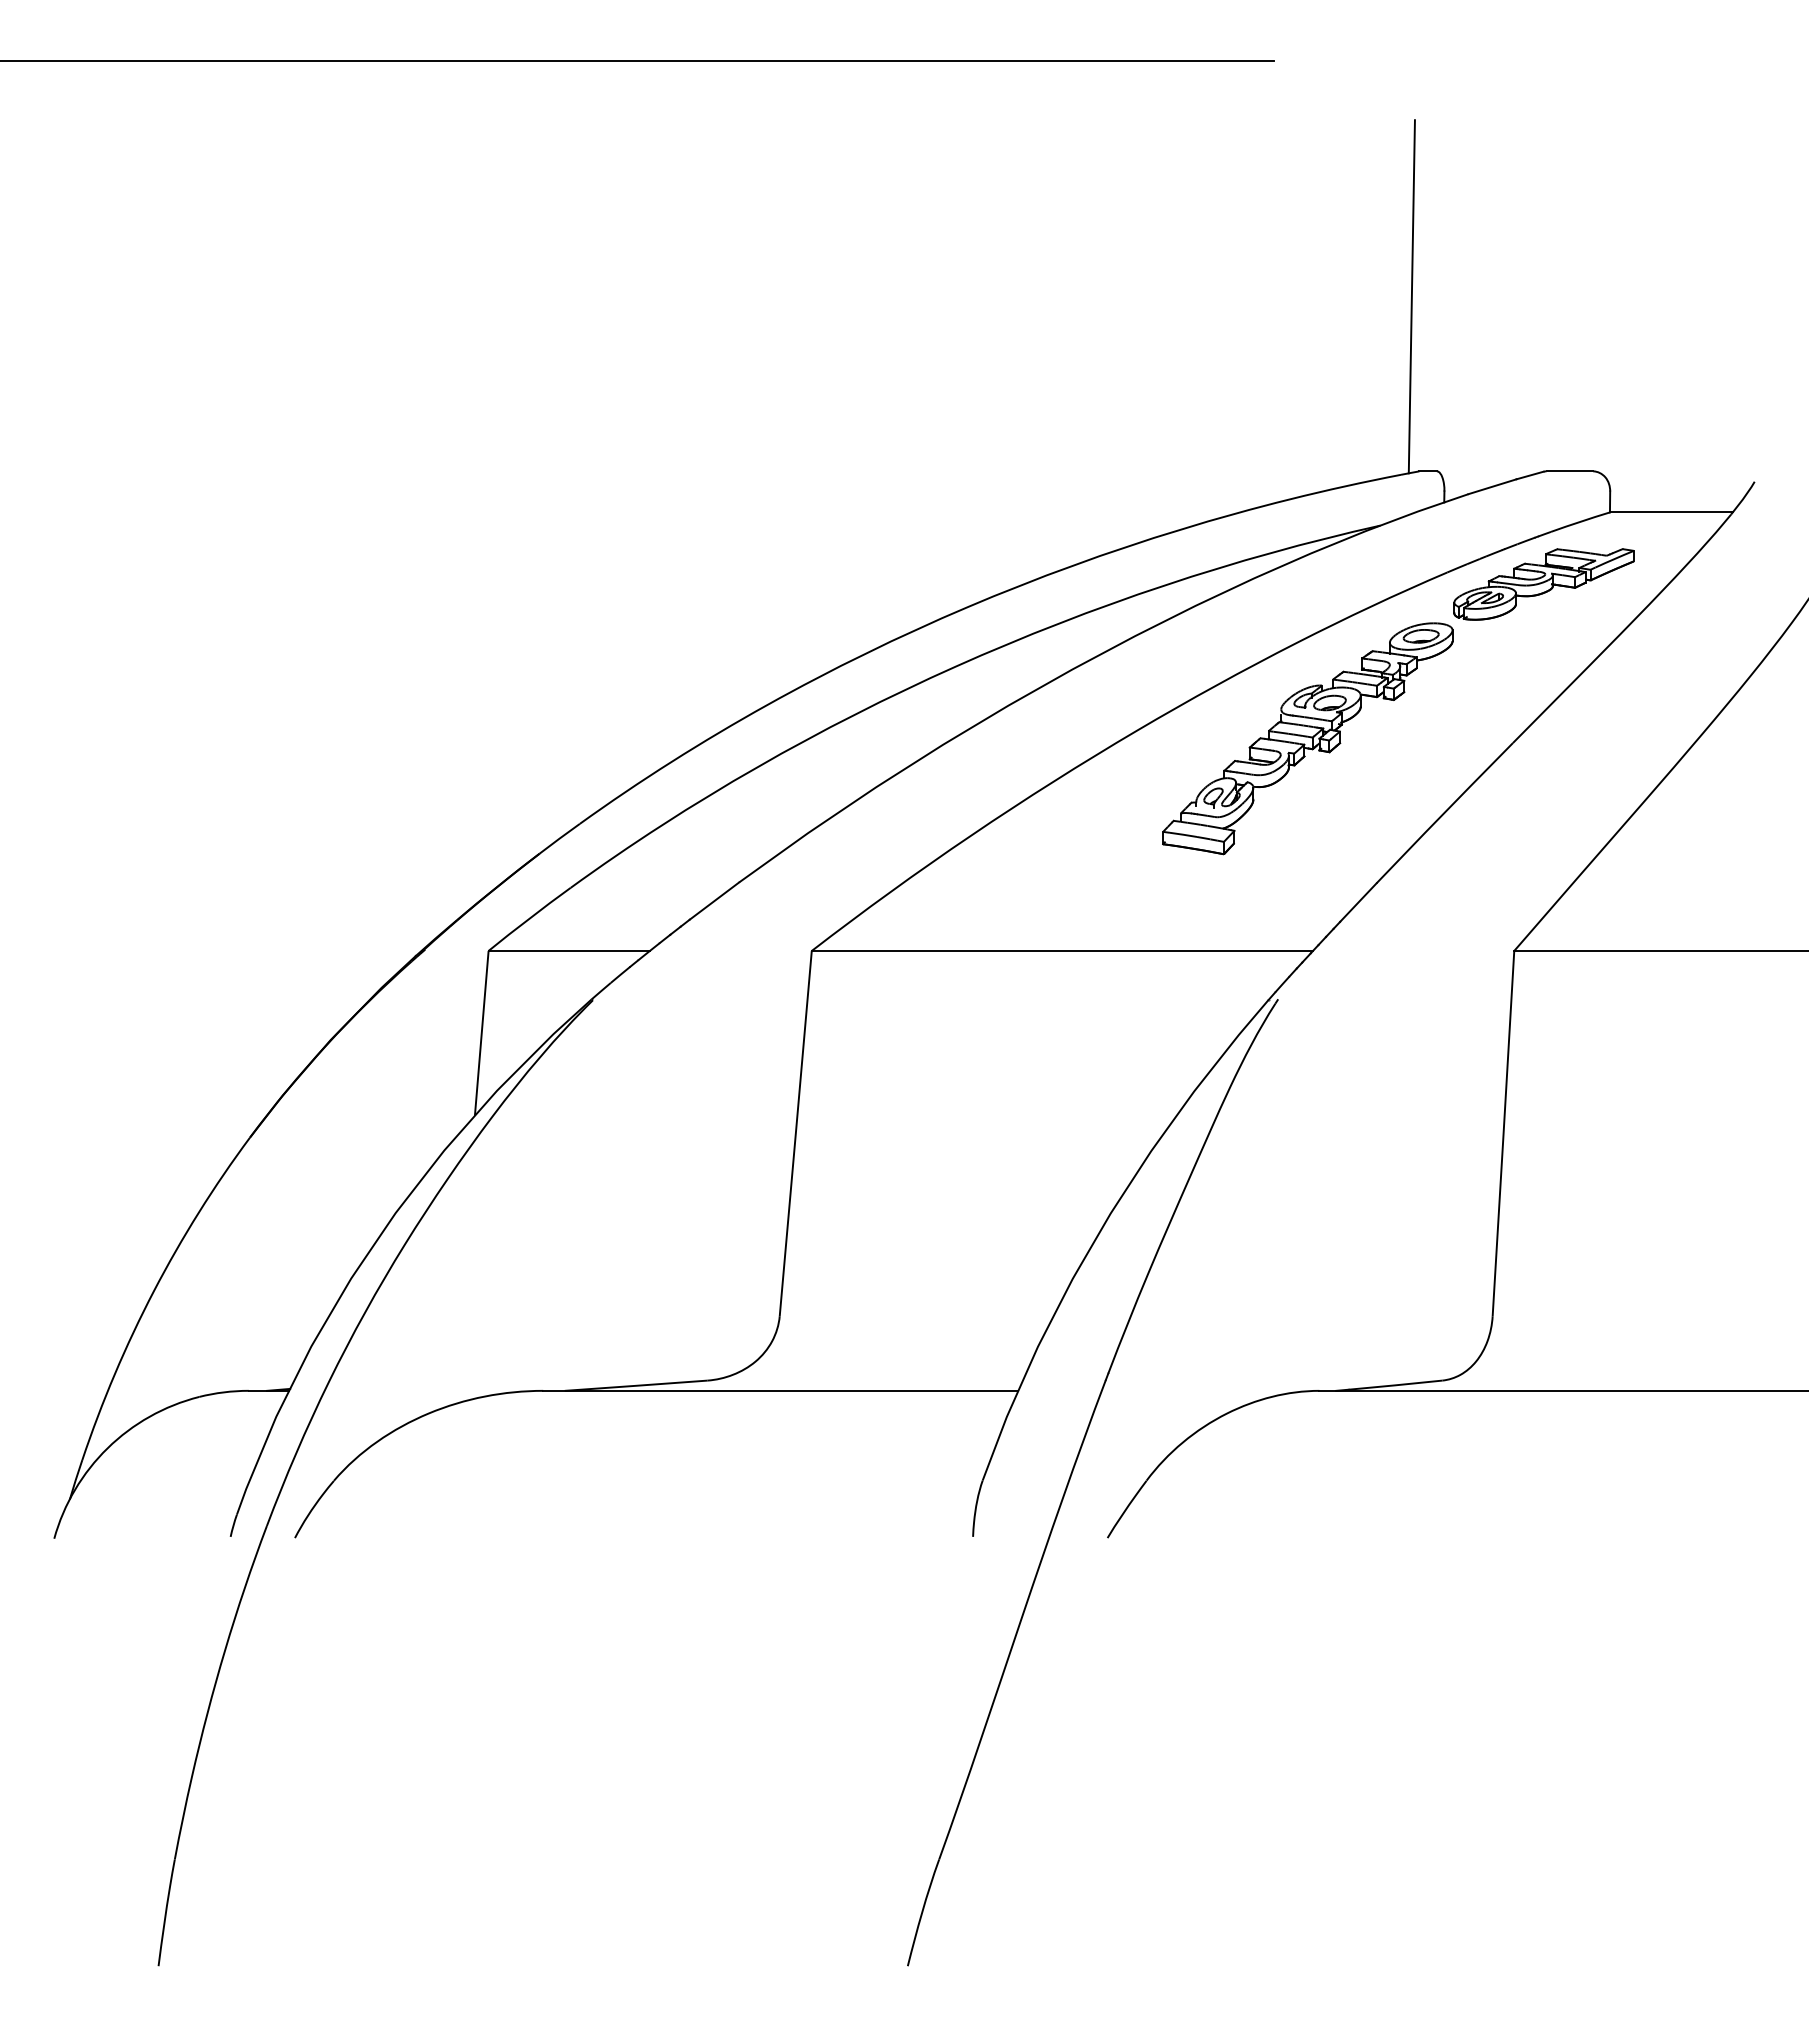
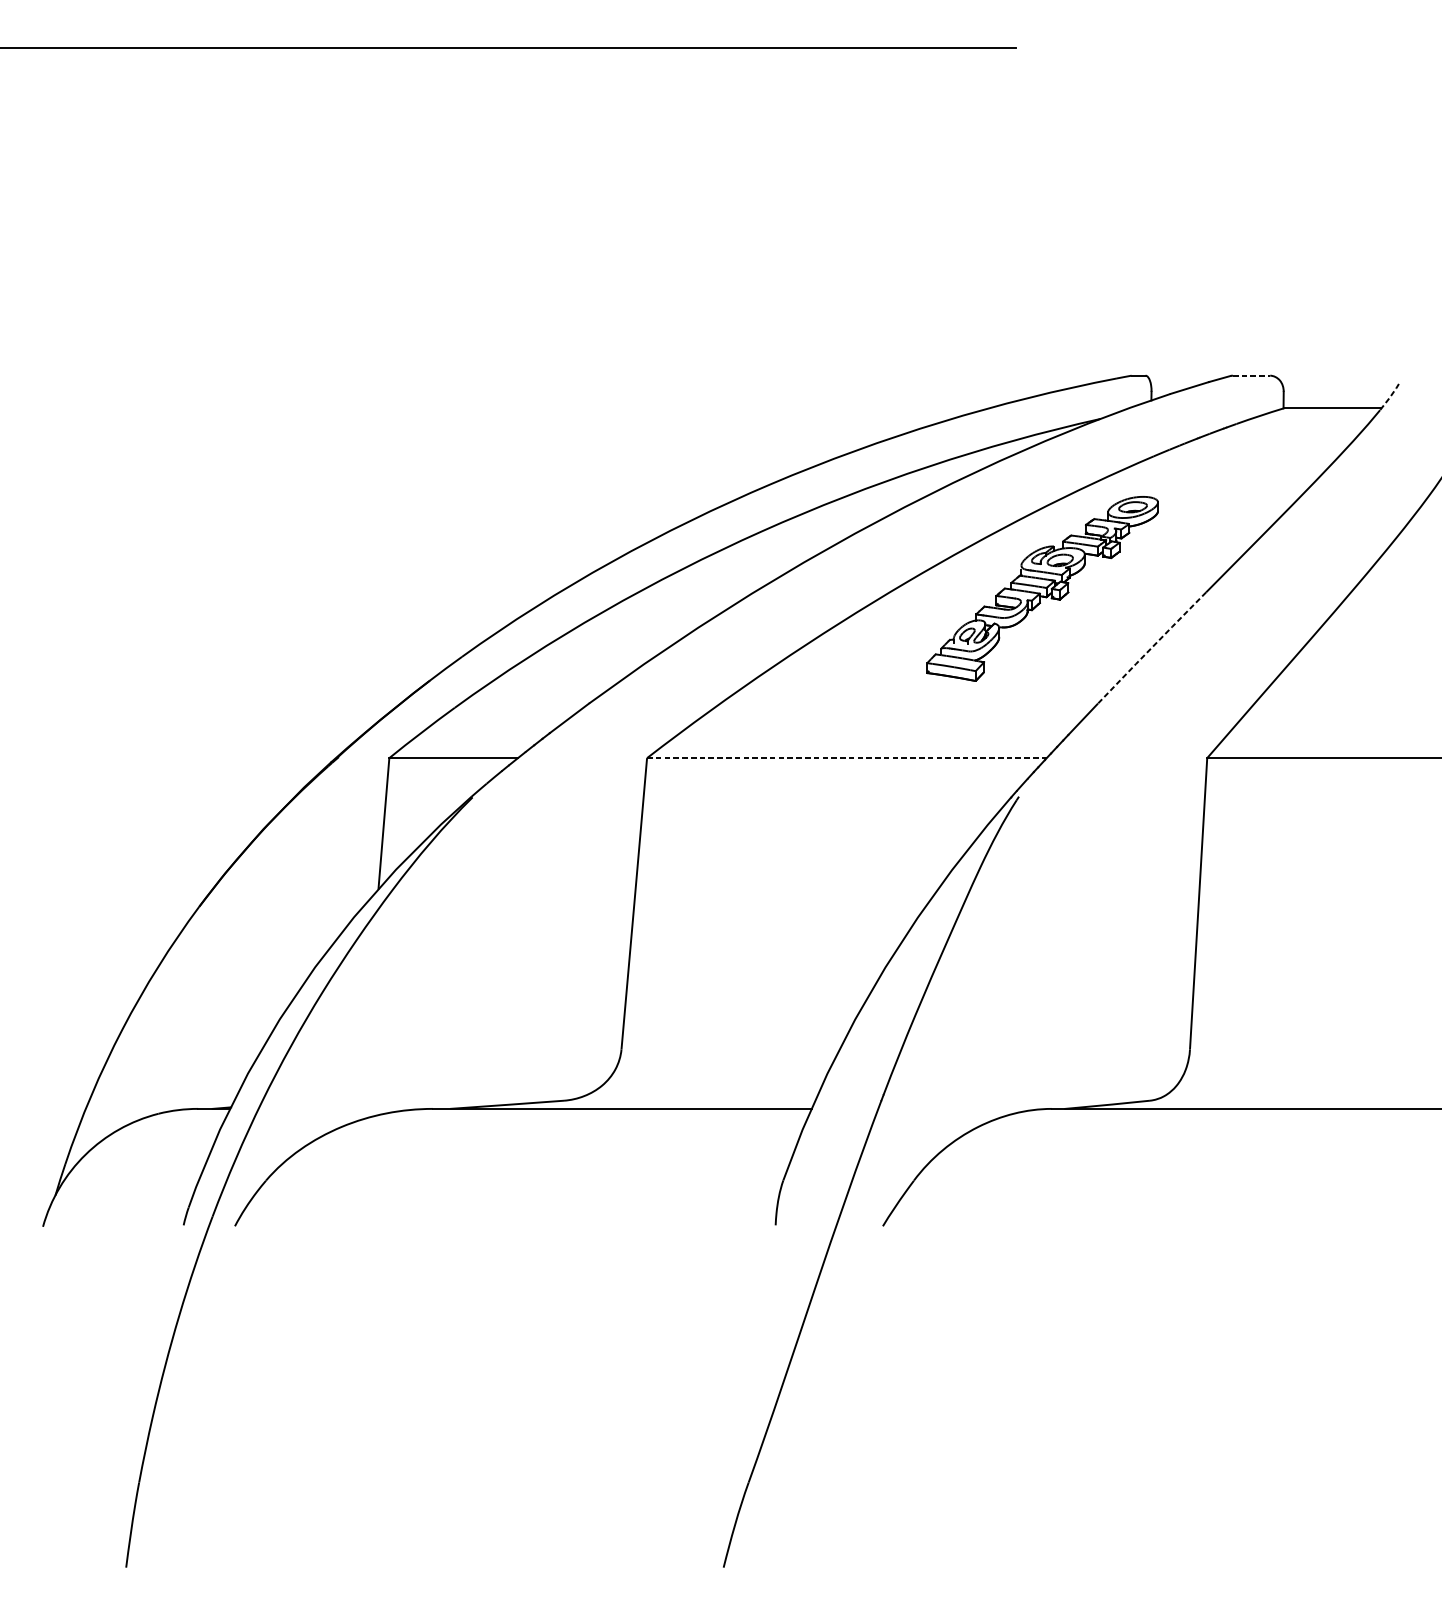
line: (1411, 296) -> (1125, 236), removed
line: (1570, 471) -> (1252, 375), solid -> dashed
line: (1743, 498) -> (1390, 397), solid -> dashed
part: (1543, 584) -> (1230, 465), removed
line: (1444, 813) -> (1151, 648), solid -> dashed
line: (1062, 950) -> (846, 757), solid -> dashed

